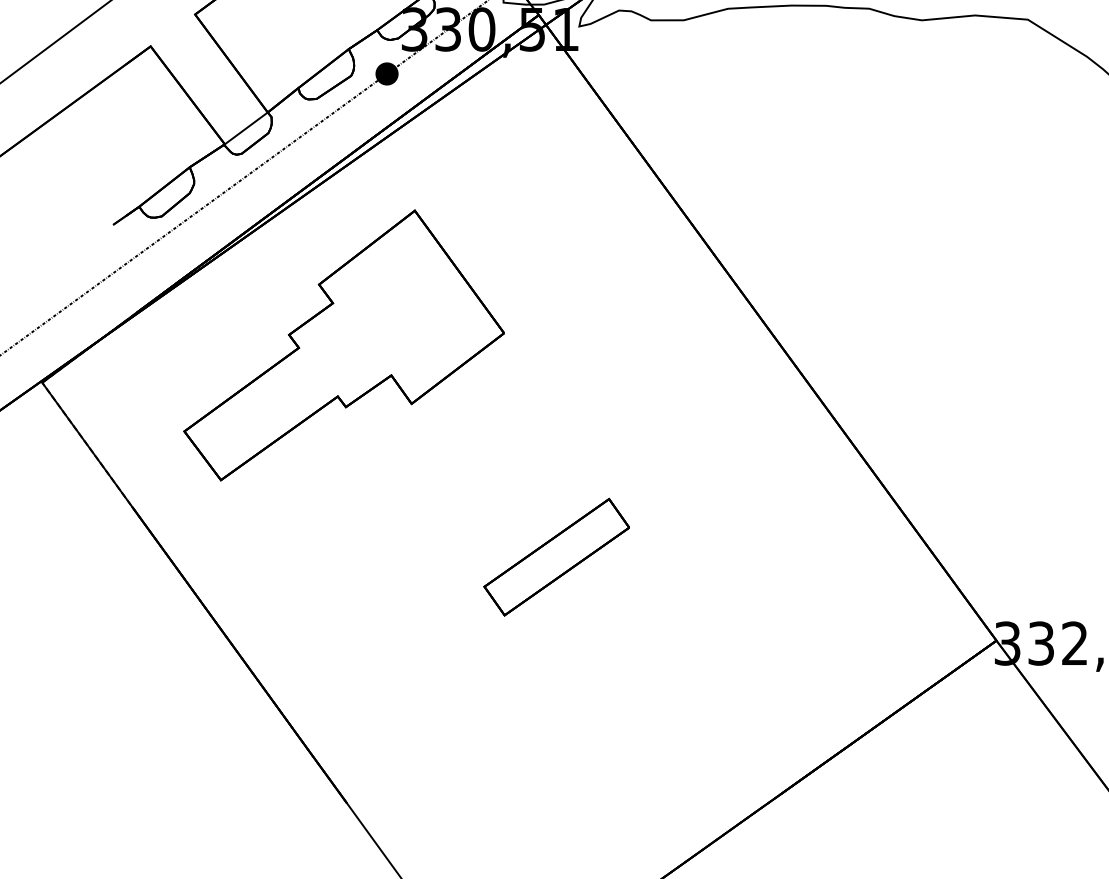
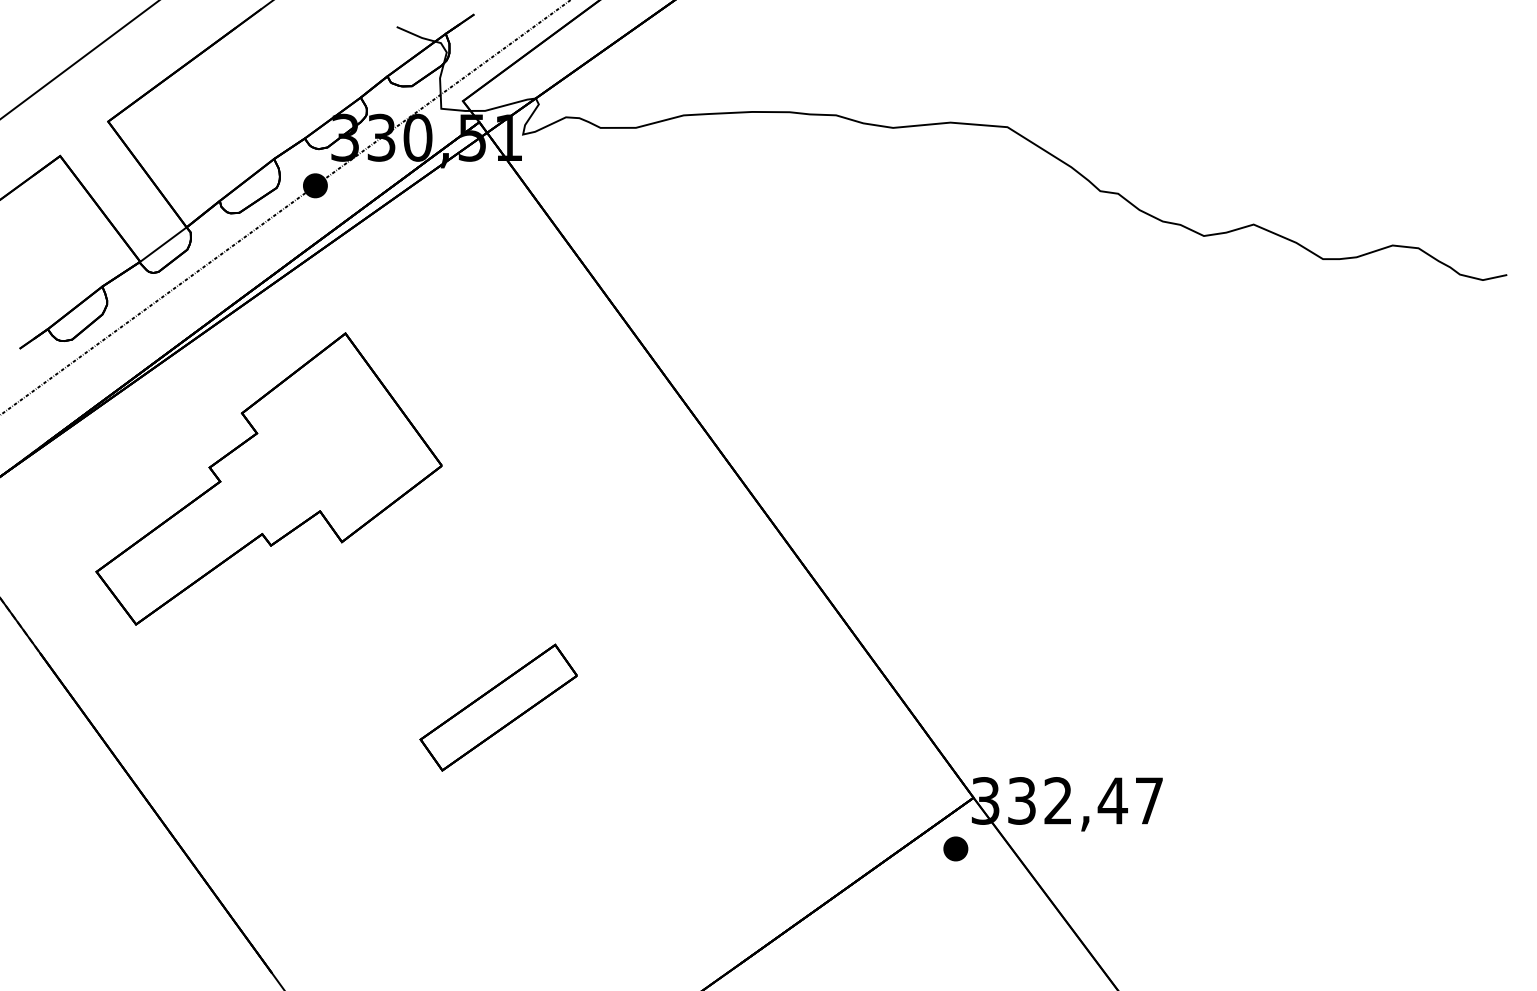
part: (979, 687) -> (955, 848), added

